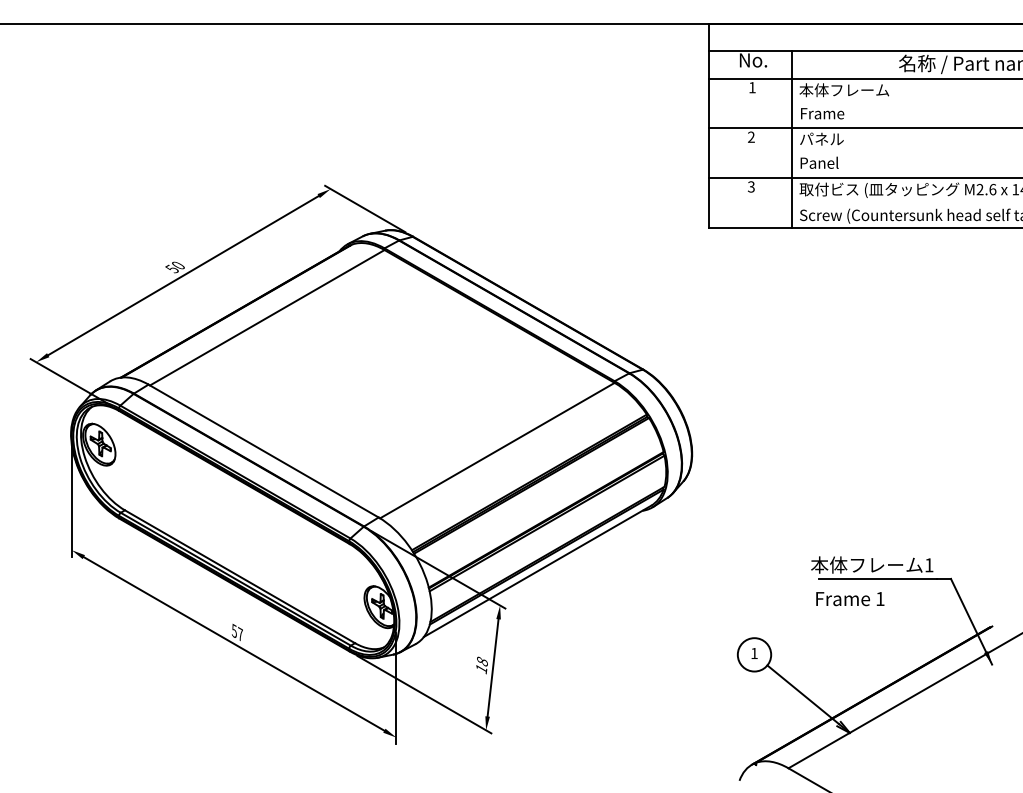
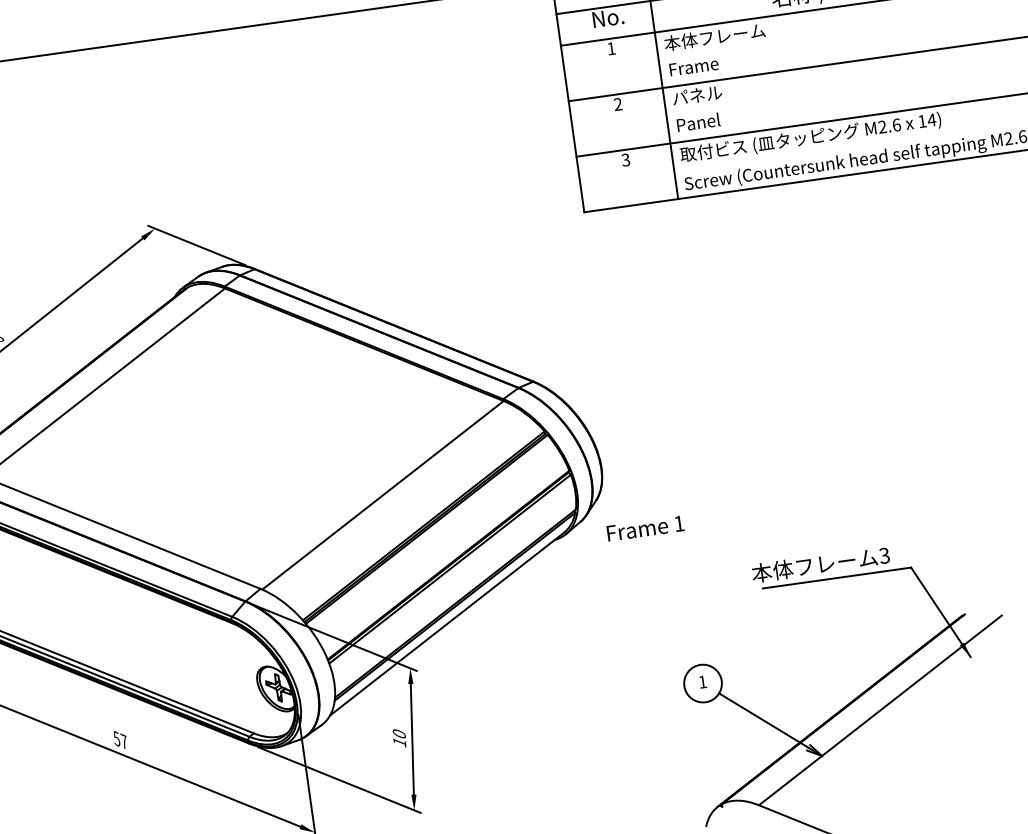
text: (928, 565) -> (883, 556), 1 -> 3
text: (850, 599) -> (645, 529), moved
text: (482, 661) -> (399, 733), 18 -> 10

